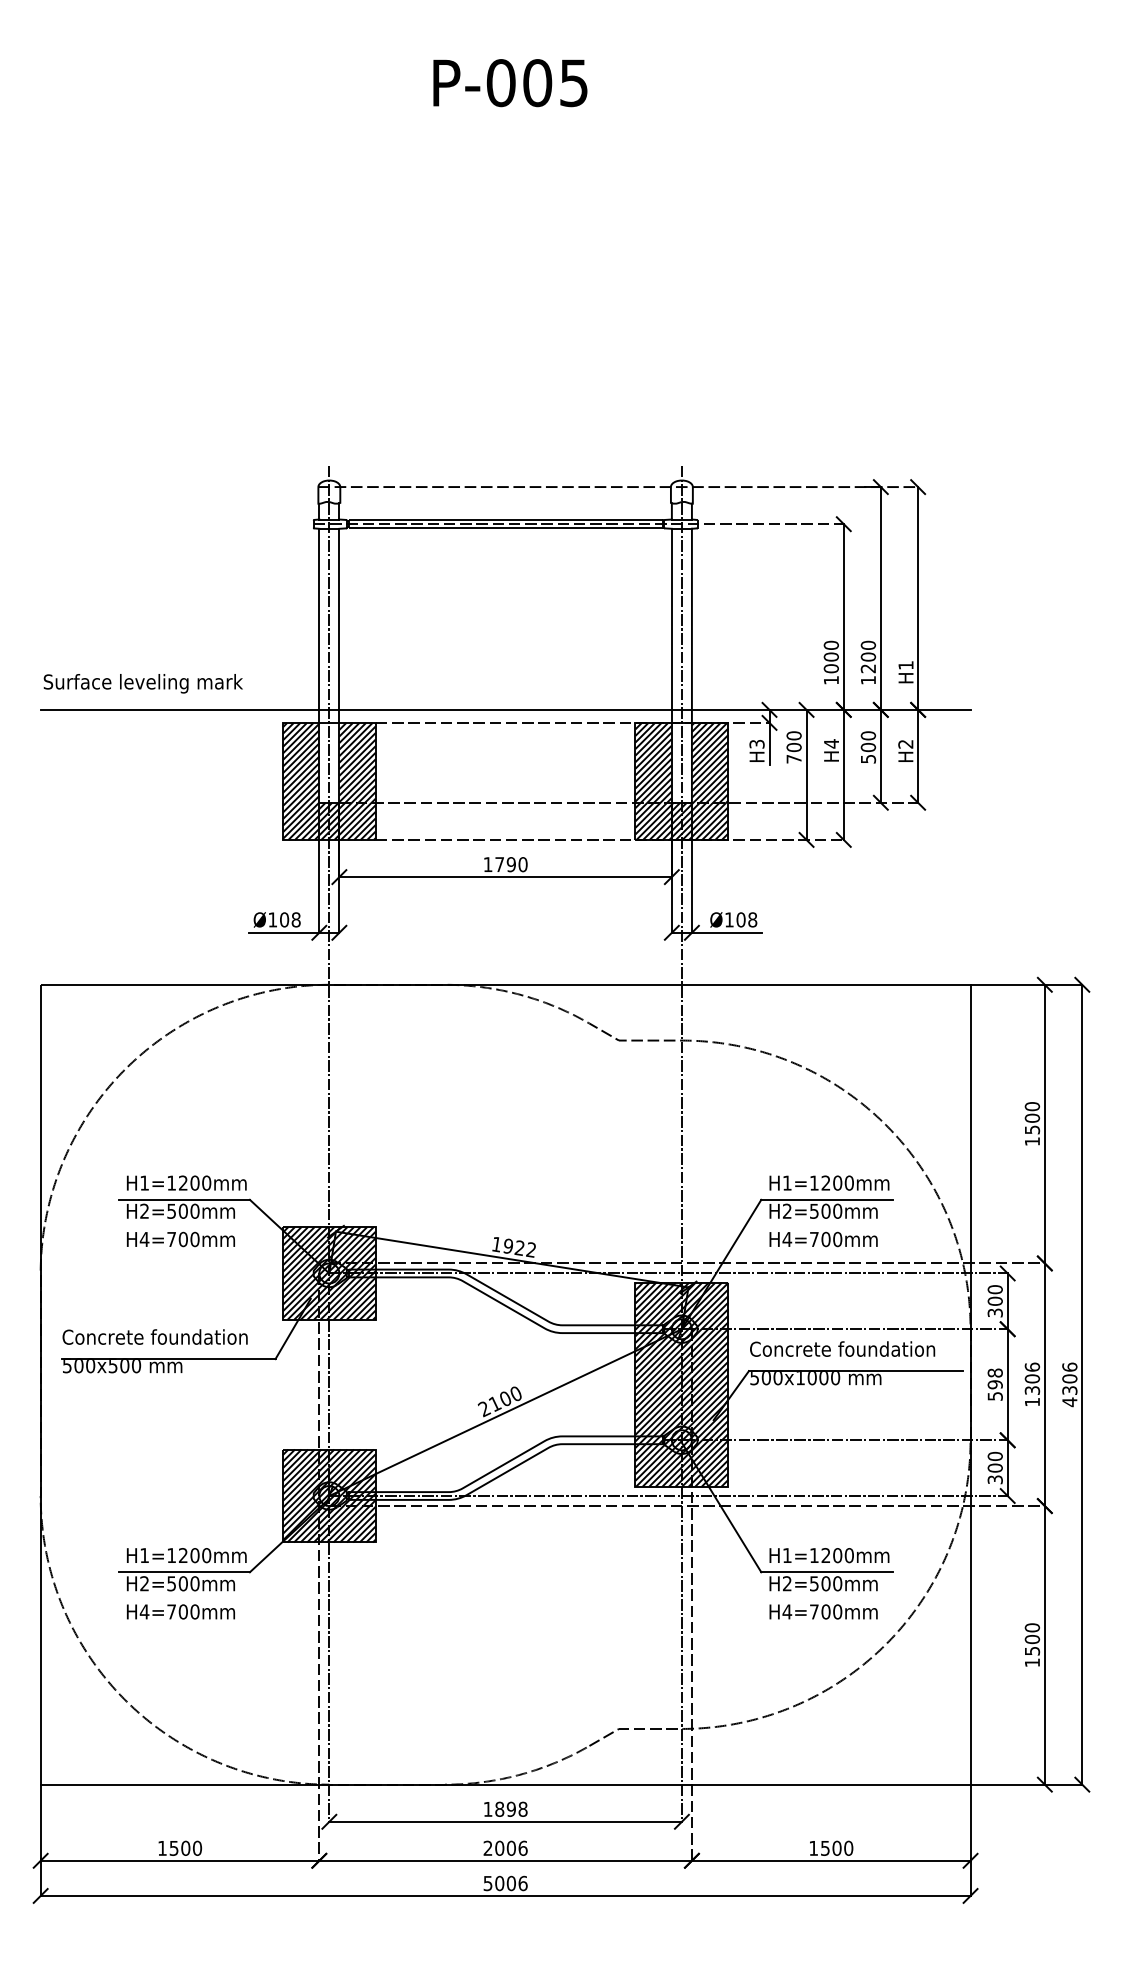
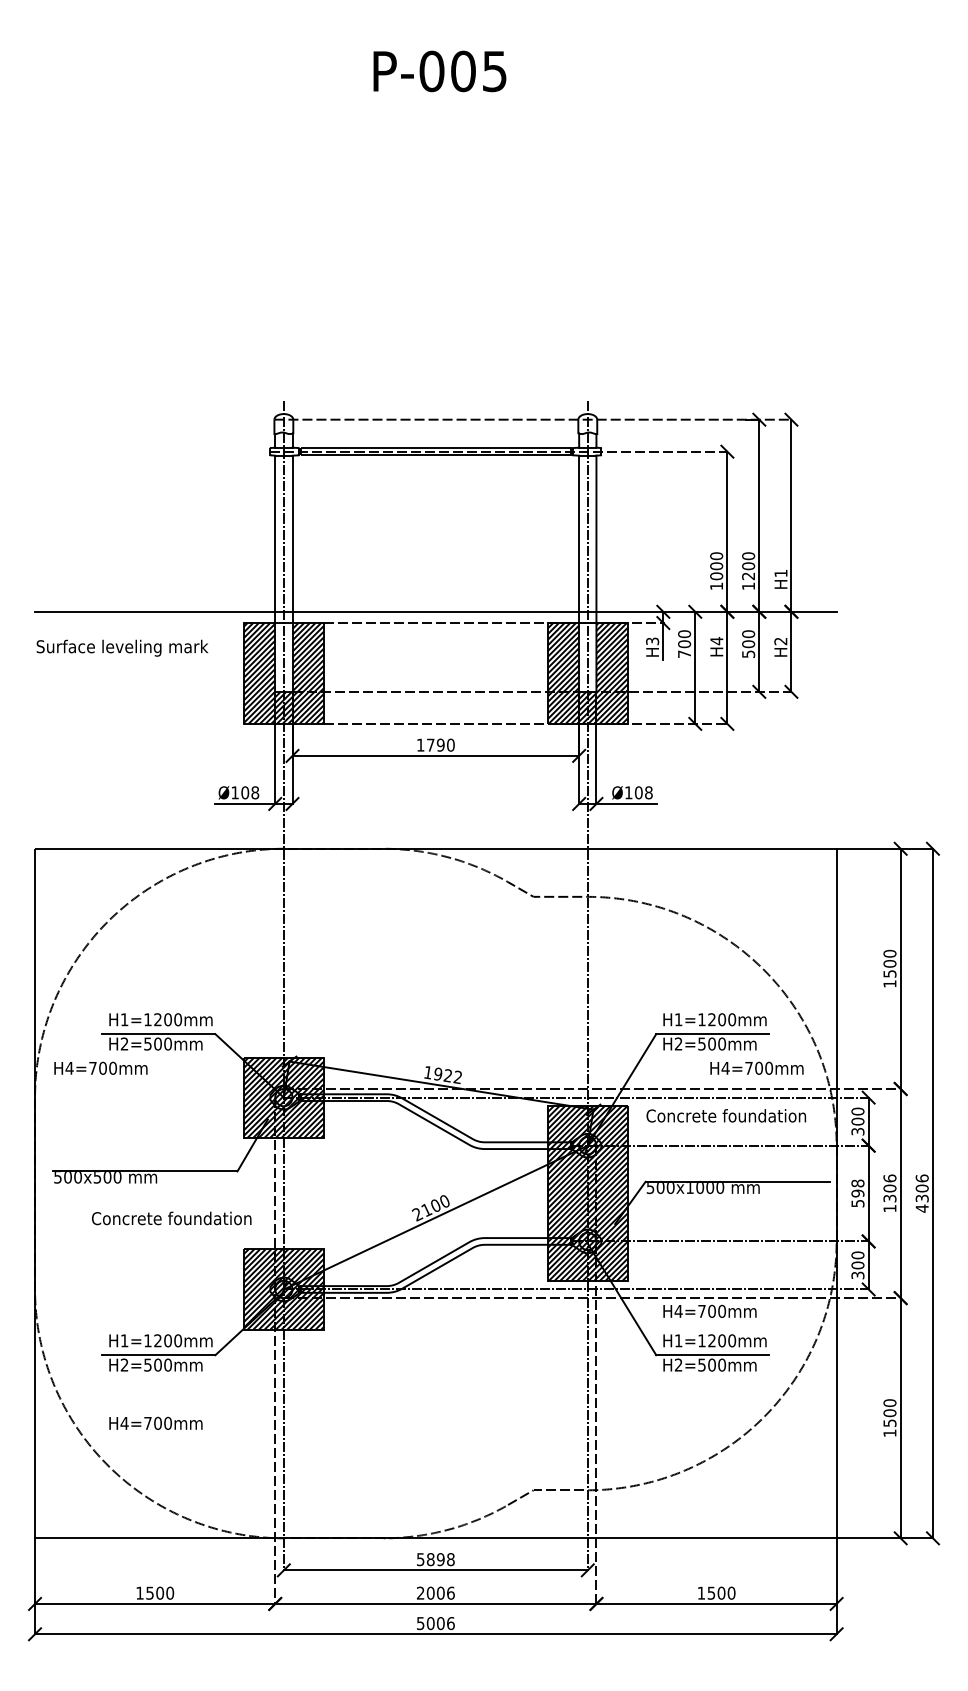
text: (143, 682) -> (122, 647), moved
text: (180, 1238) -> (100, 1067), moved
text: (823, 1238) -> (756, 1067), moved
text: (154, 1337) -> (171, 1218), moved
text: (842, 1348) -> (726, 1115), moved
text: (180, 1610) -> (155, 1422), moved
text: (823, 1610) -> (709, 1310), moved
text: (487, 1809) -> (420, 1559), 1898 -> 5898

